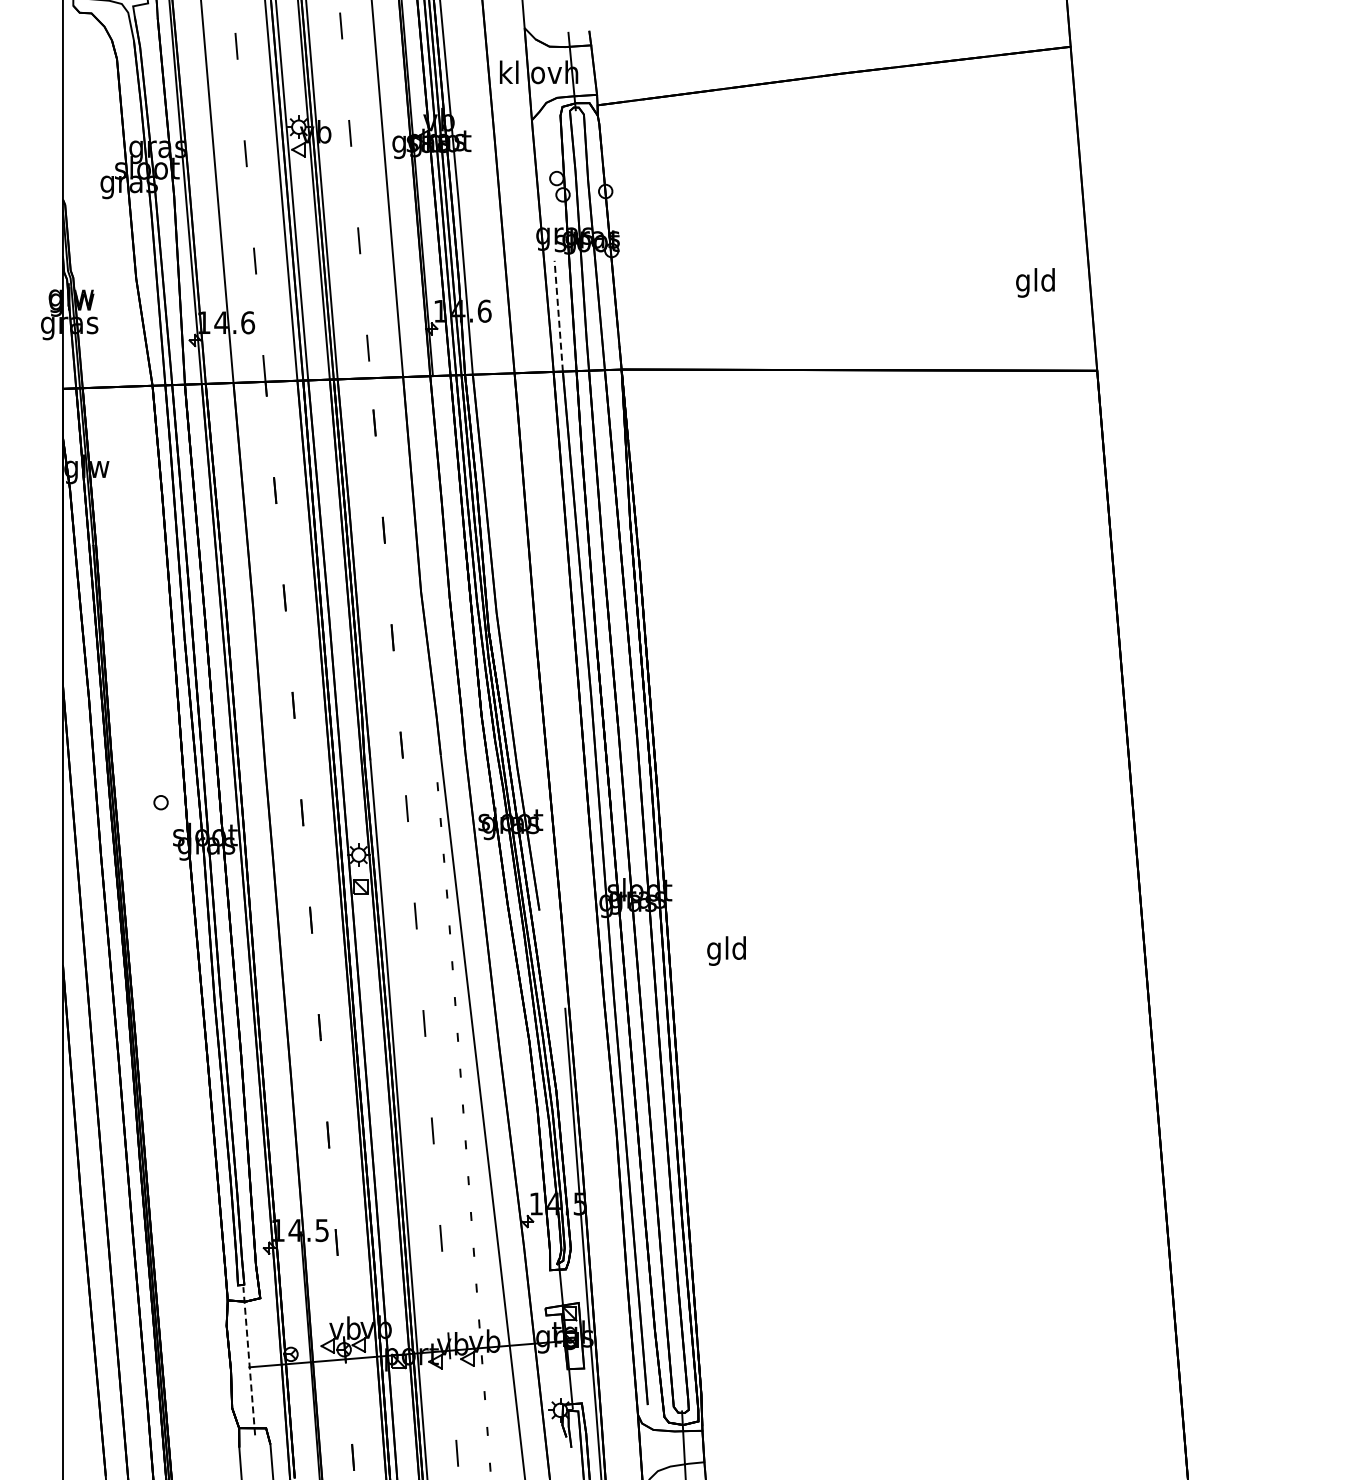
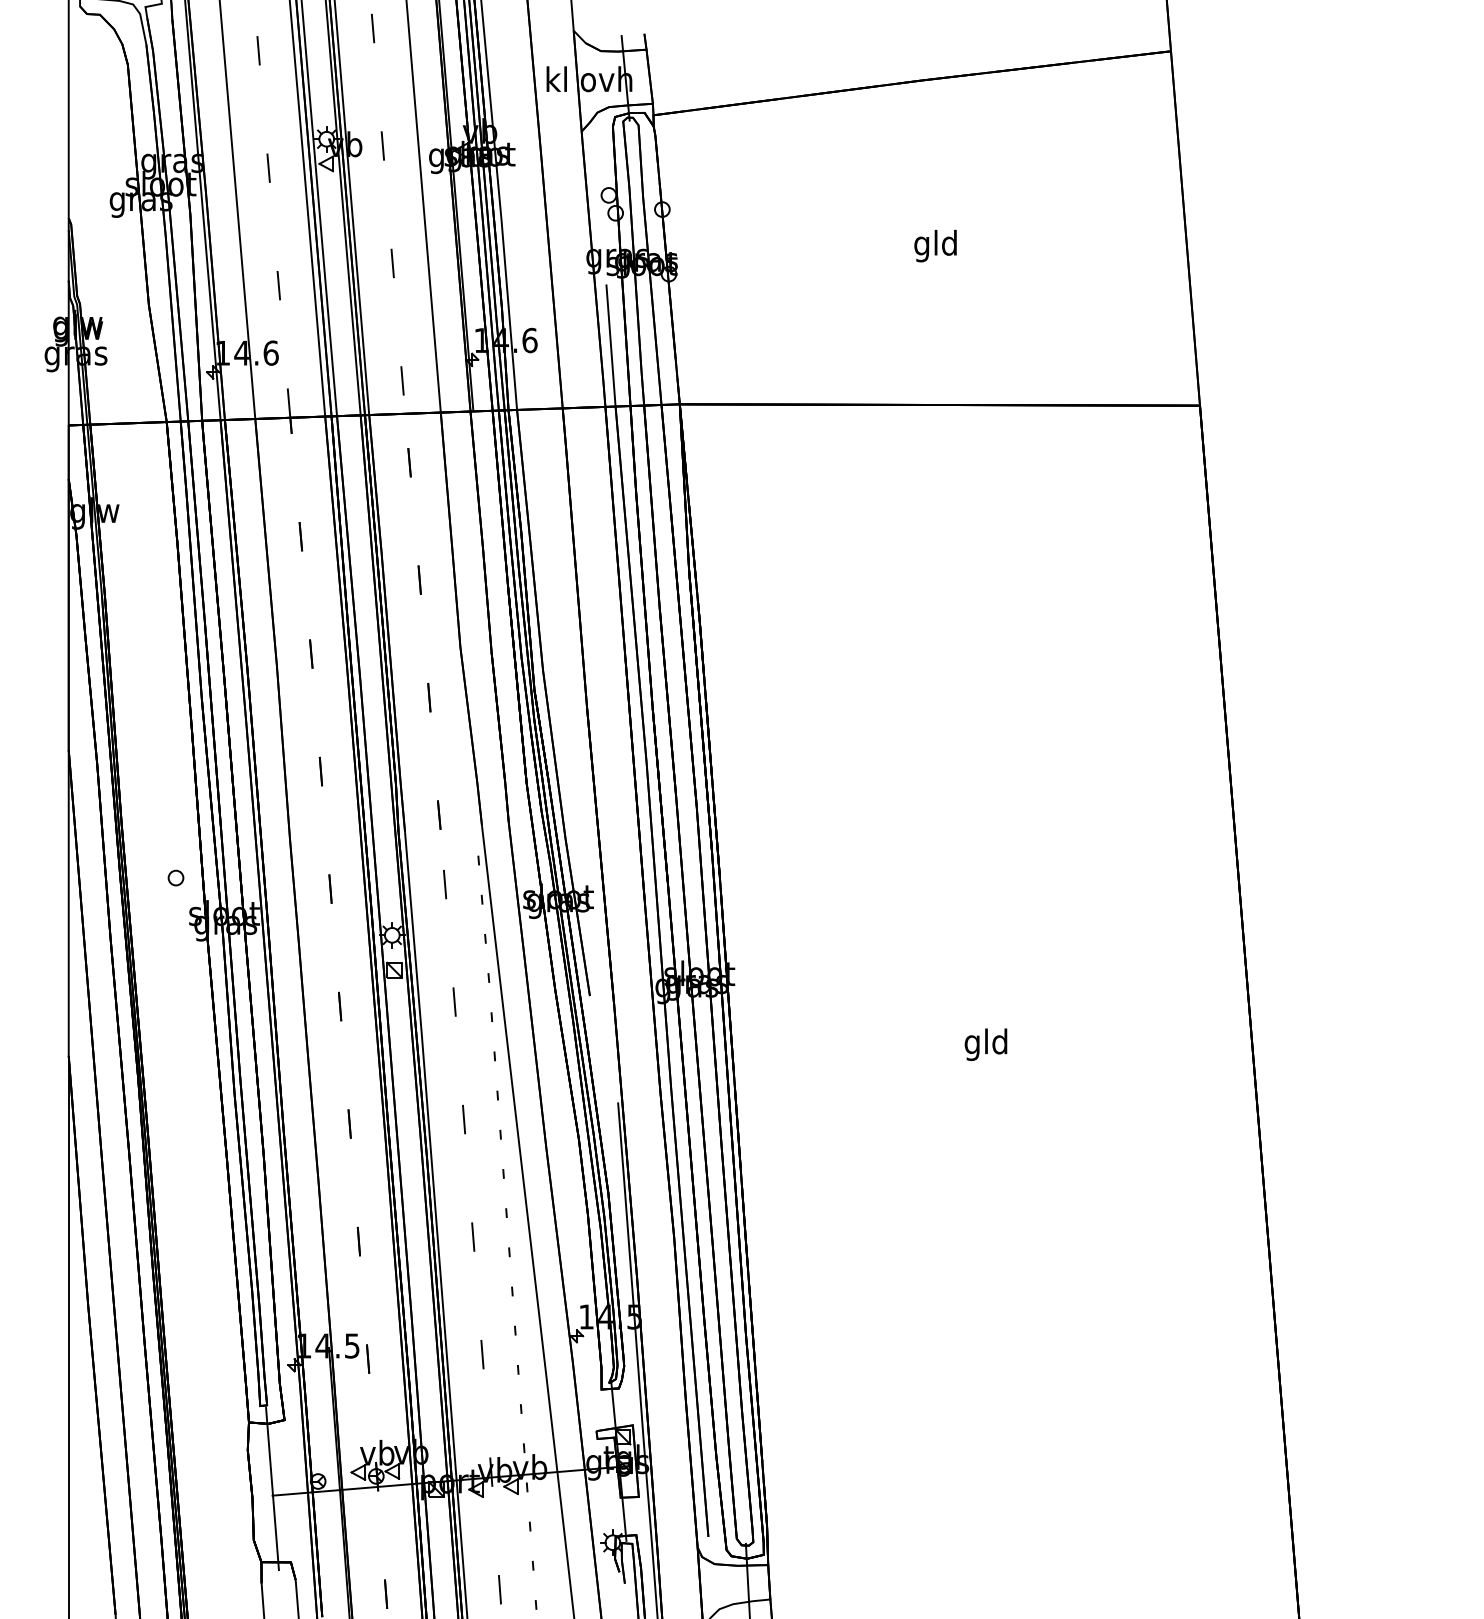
text: (1035, 282) -> (935, 245), moved
line: (558, 316) -> (610, 346), dashed -> solid
text: (726, 950) -> (985, 1044), moved
line: (249, 1360) -> (272, 1488), dashed -> solid

